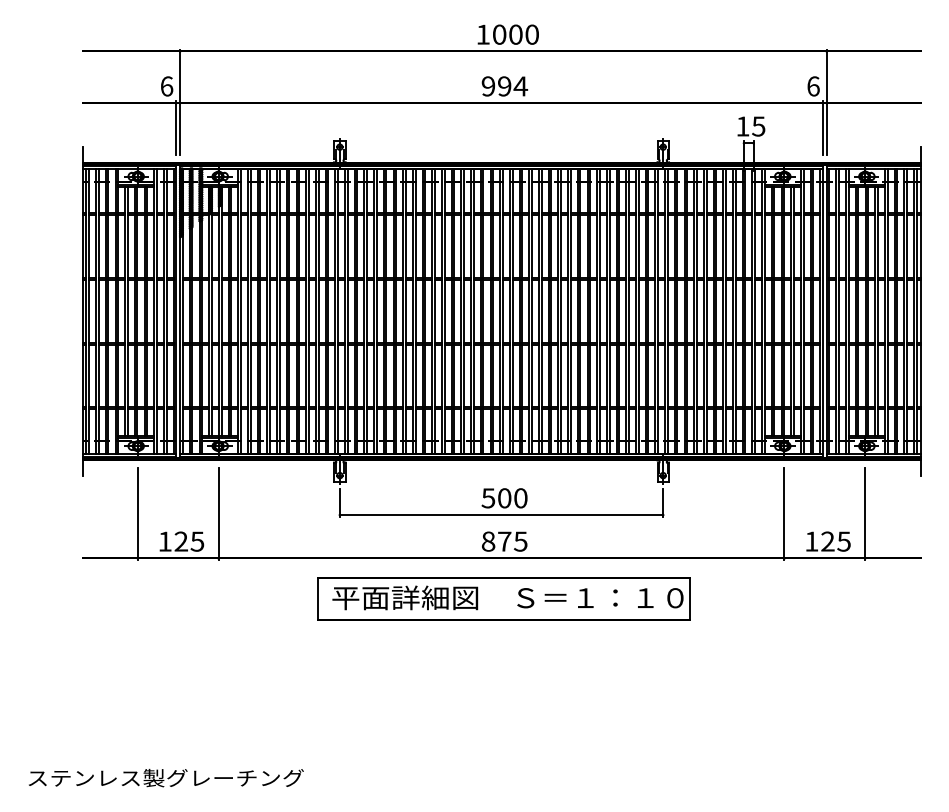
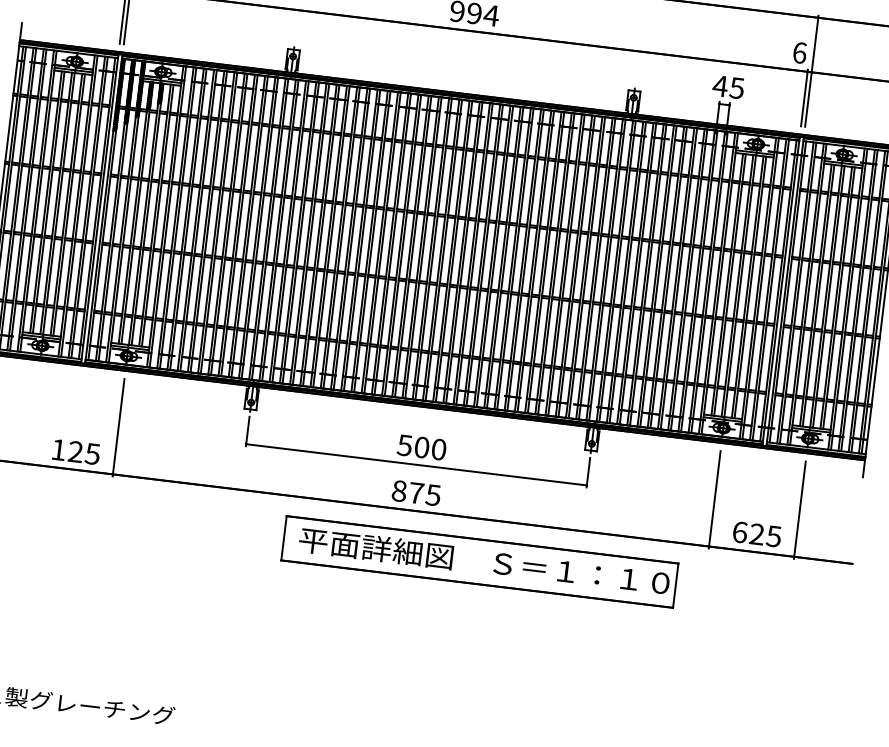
text: (742, 126) -> (719, 86), 15 -> 45
line: (137, 513) -> (33, 416), removed
text: (811, 541) -> (739, 532), 125 -> 625
part: (503, 598) -> (479, 561), moved

